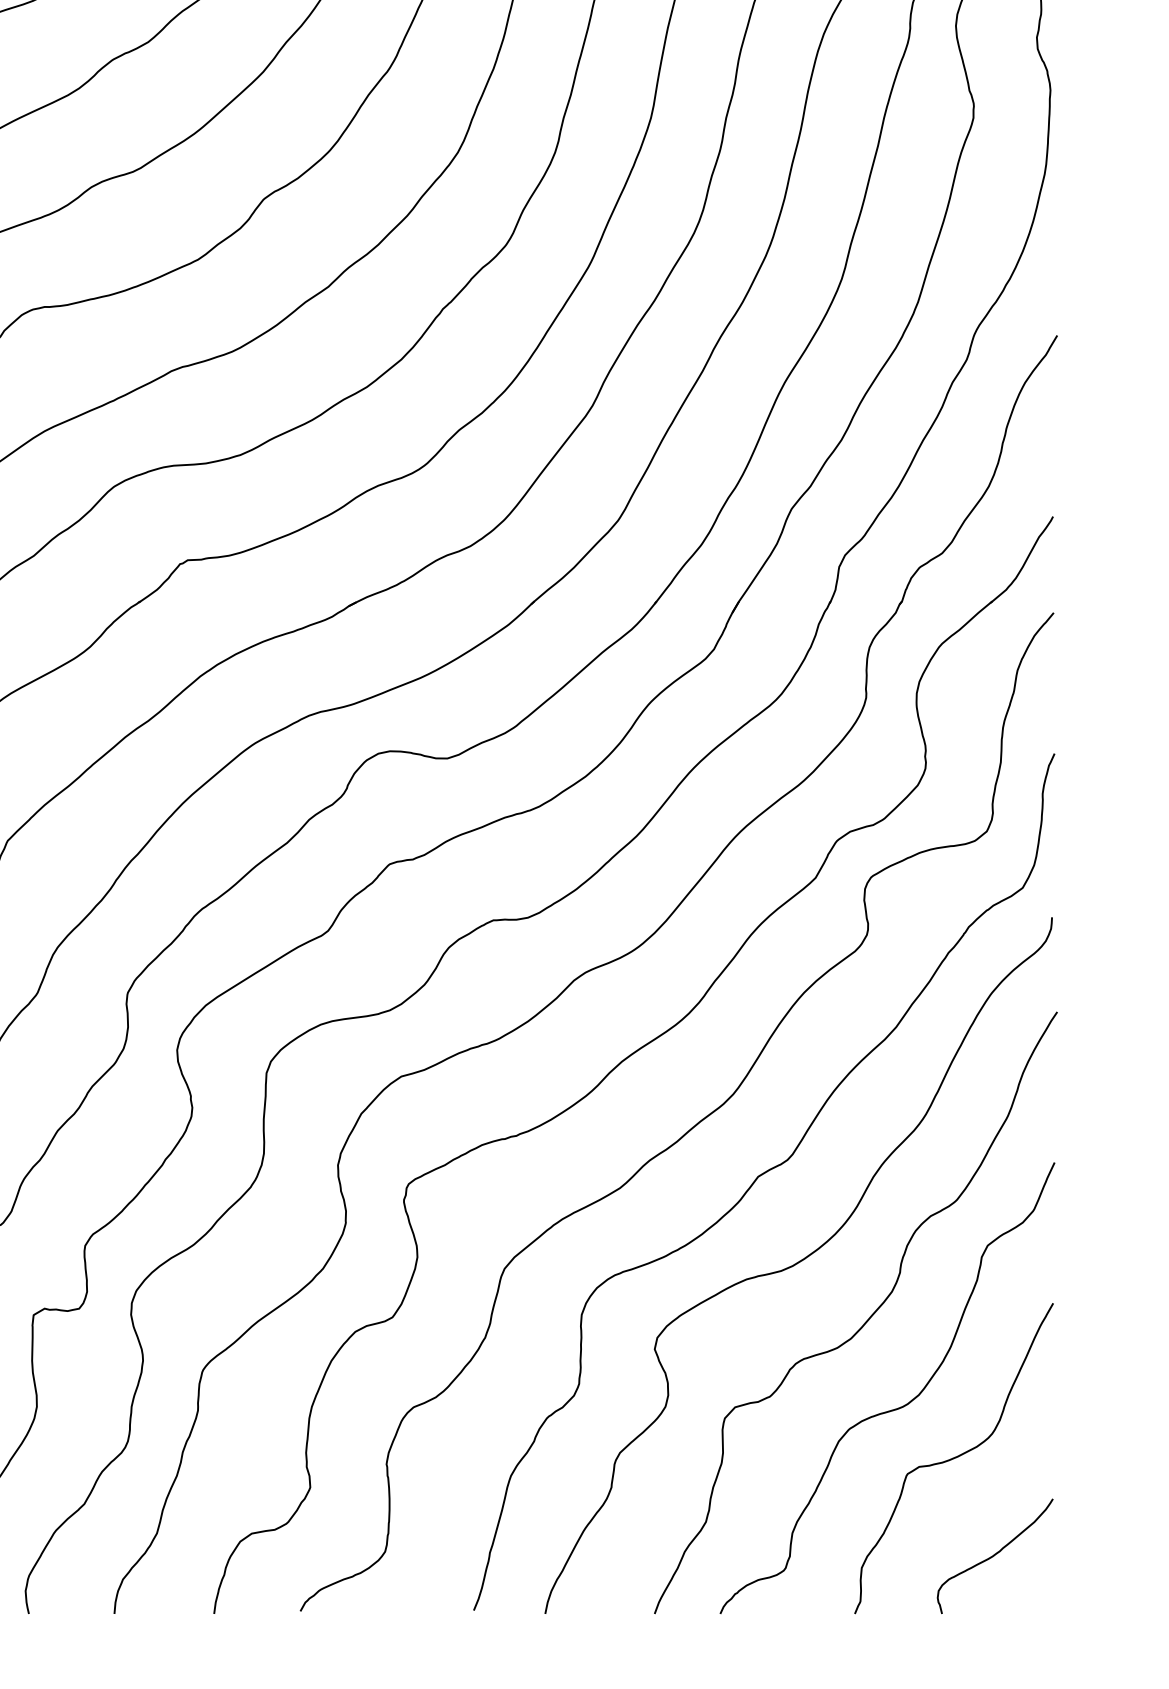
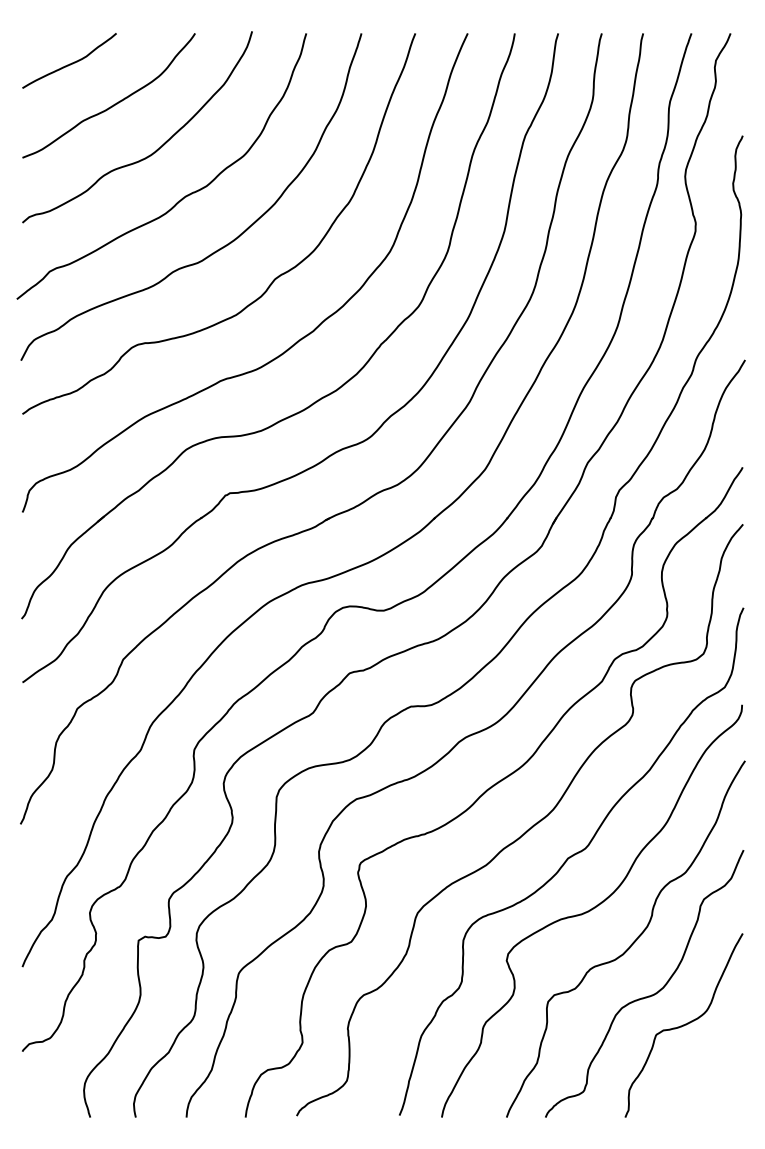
curve: (995, 1556) -> (708, 1083), removed

